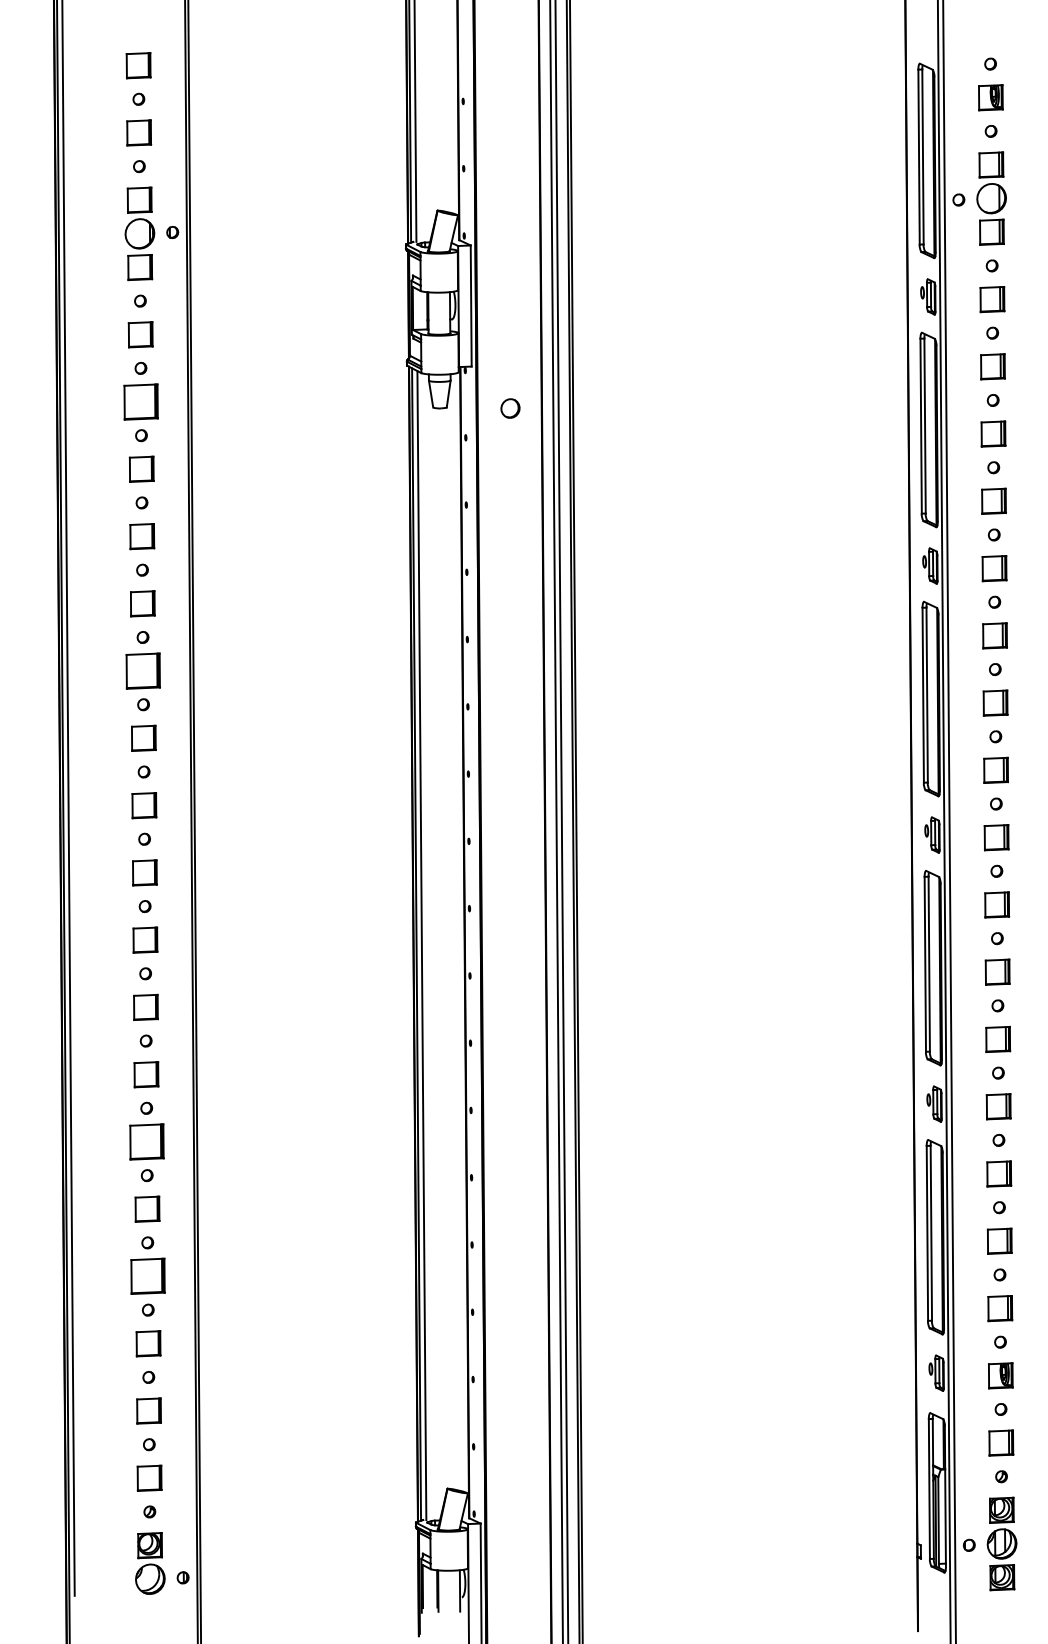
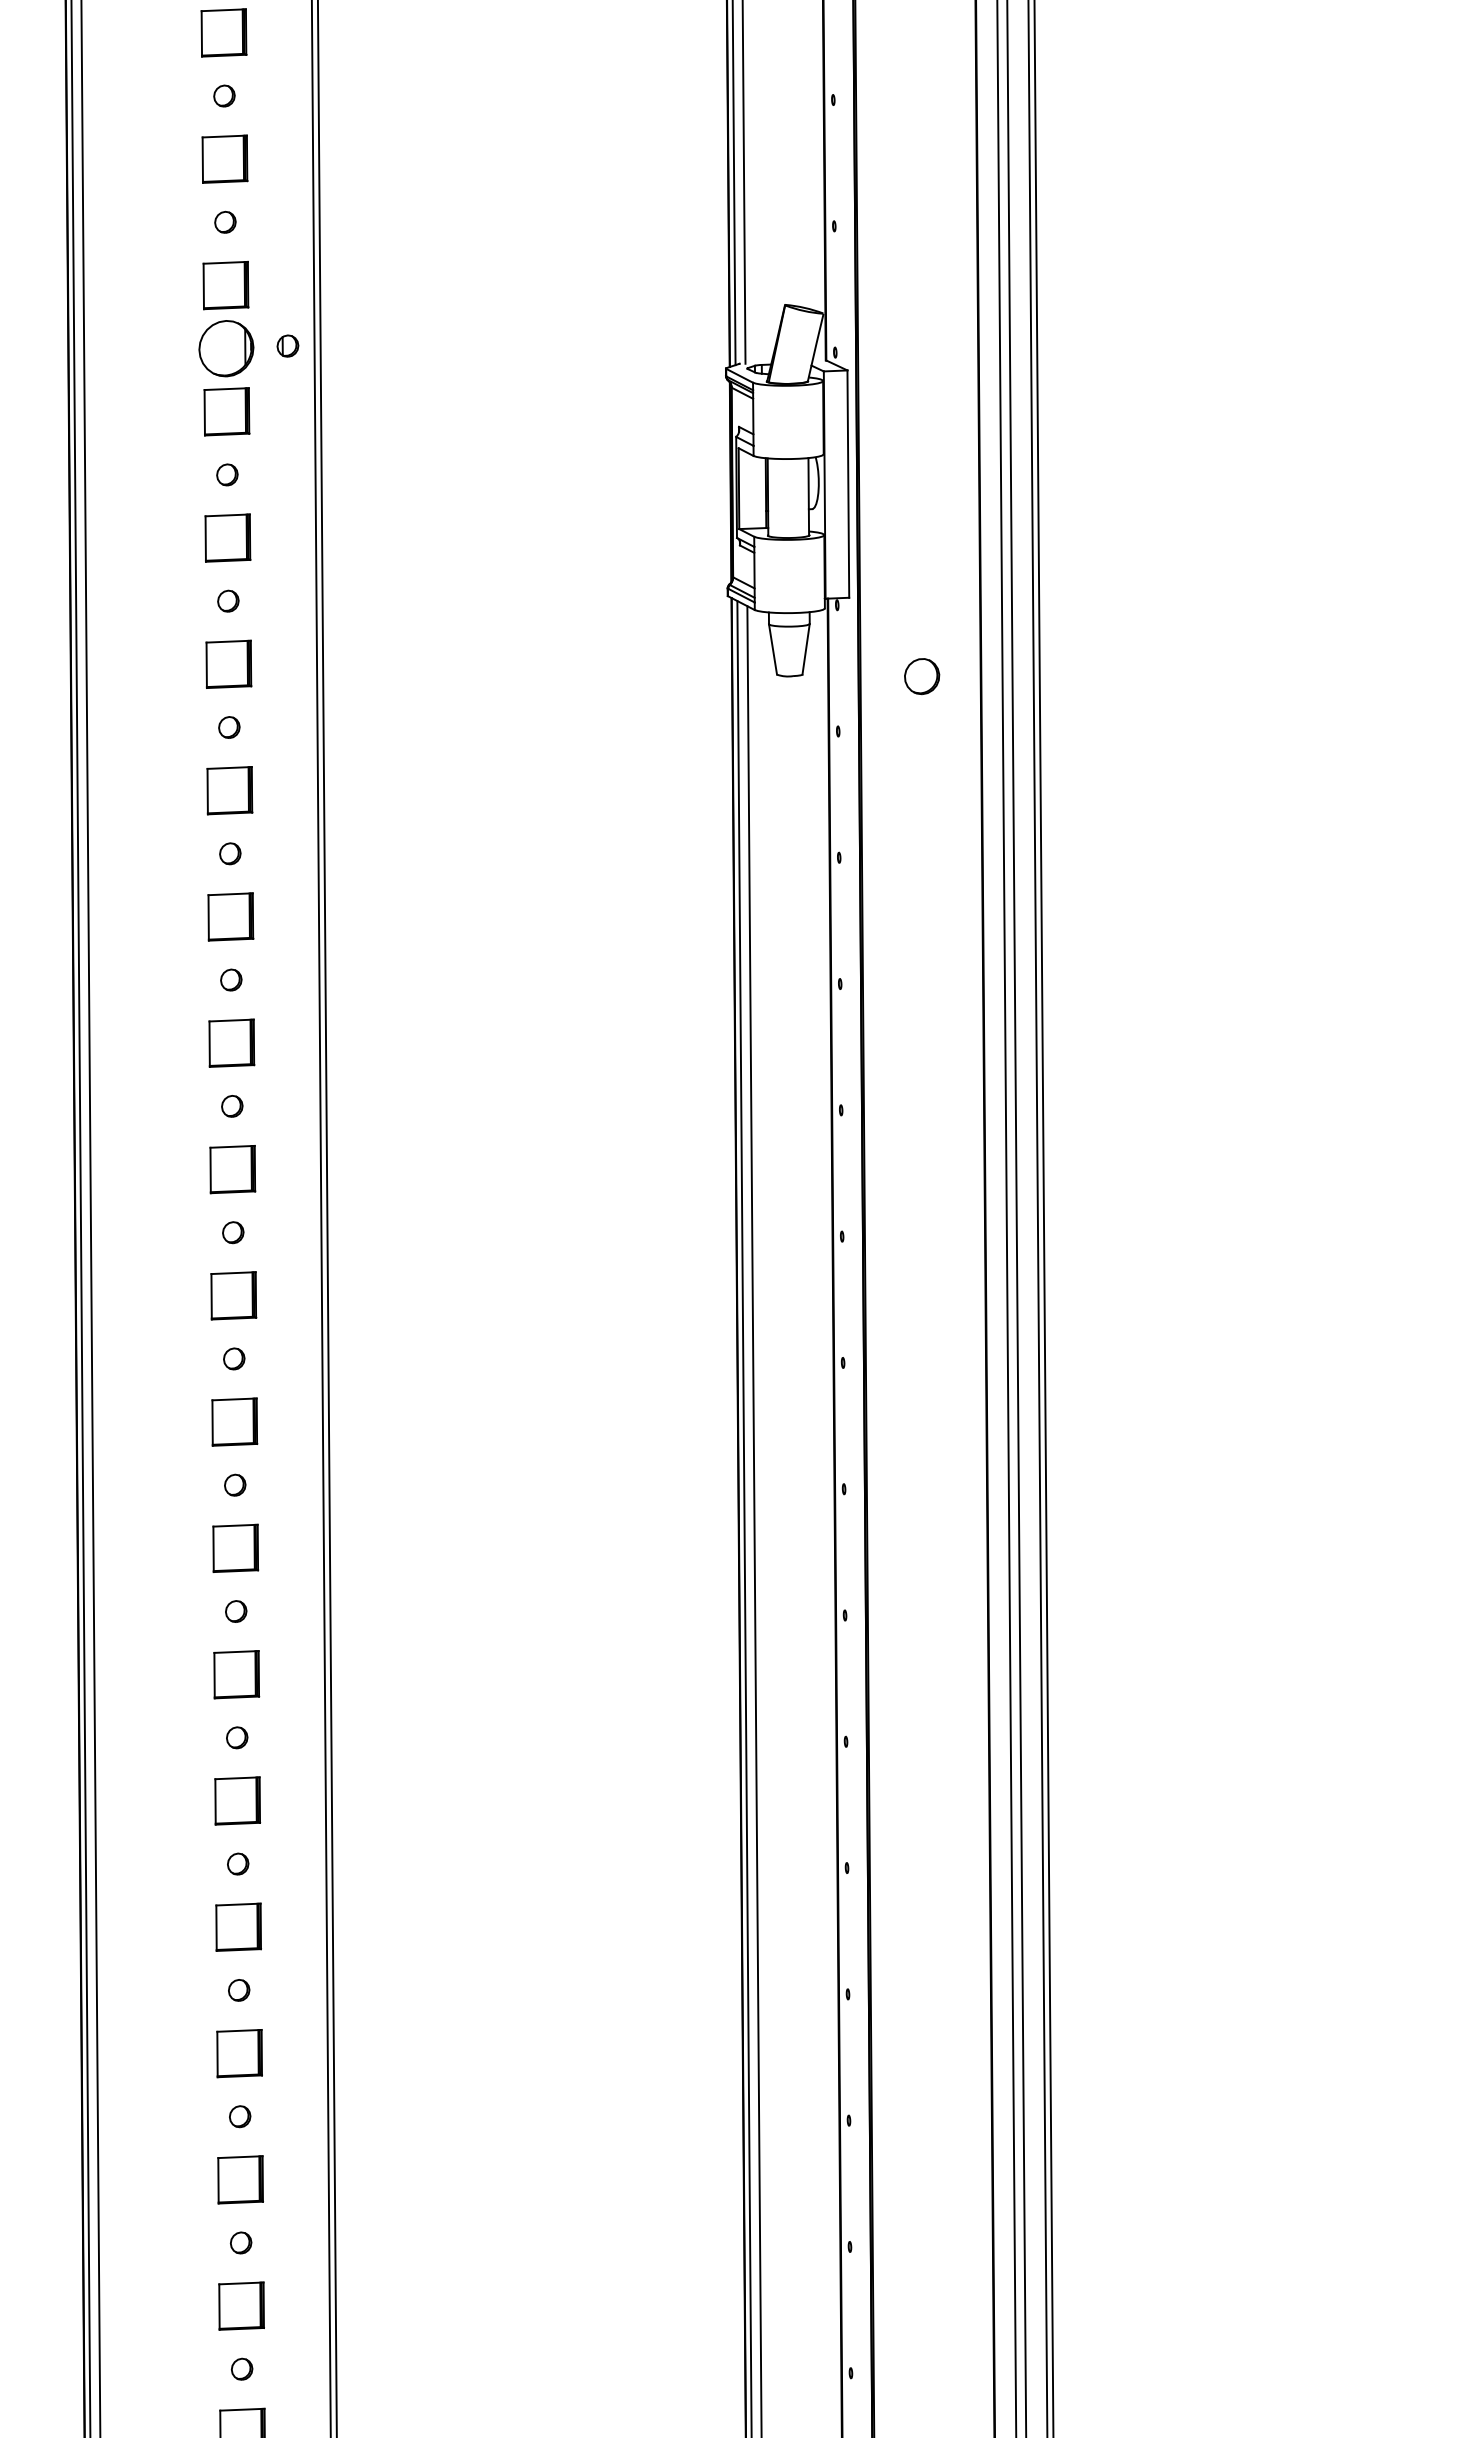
part: (141, 401) -> (229, 663), size x0.71
part: (143, 670) -> (233, 1168), size x0.71
part: (146, 1141) -> (238, 2052), size x0.71
part: (147, 1276) -> (240, 2306), size x0.71

